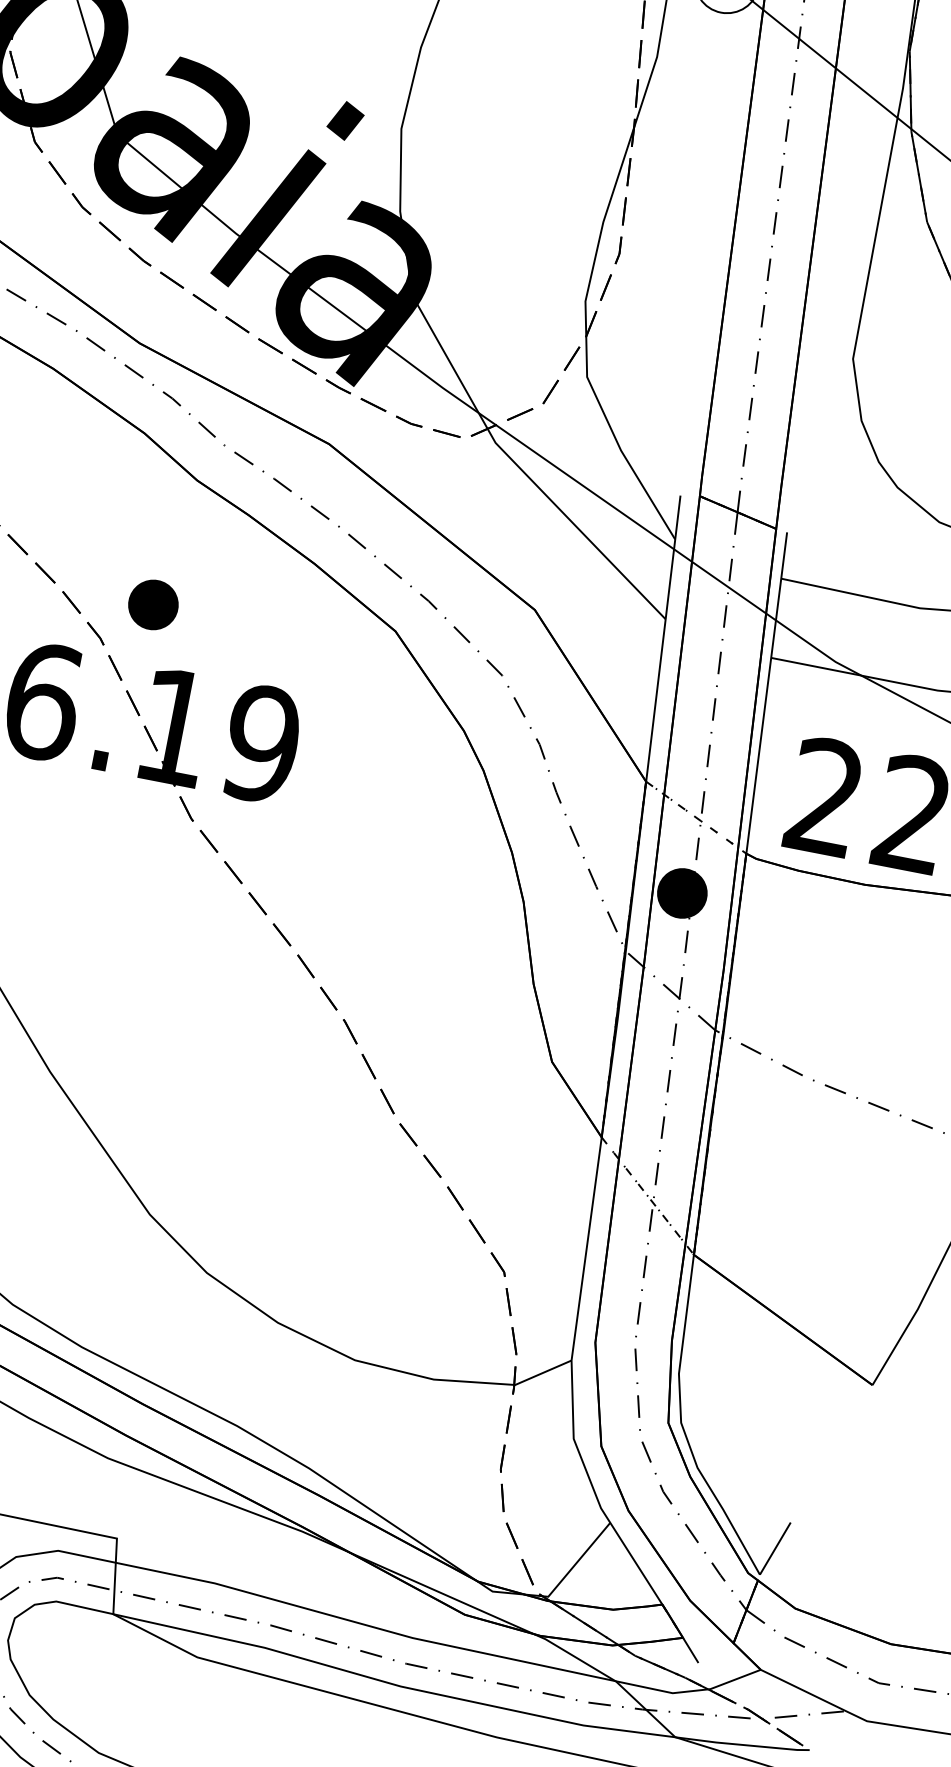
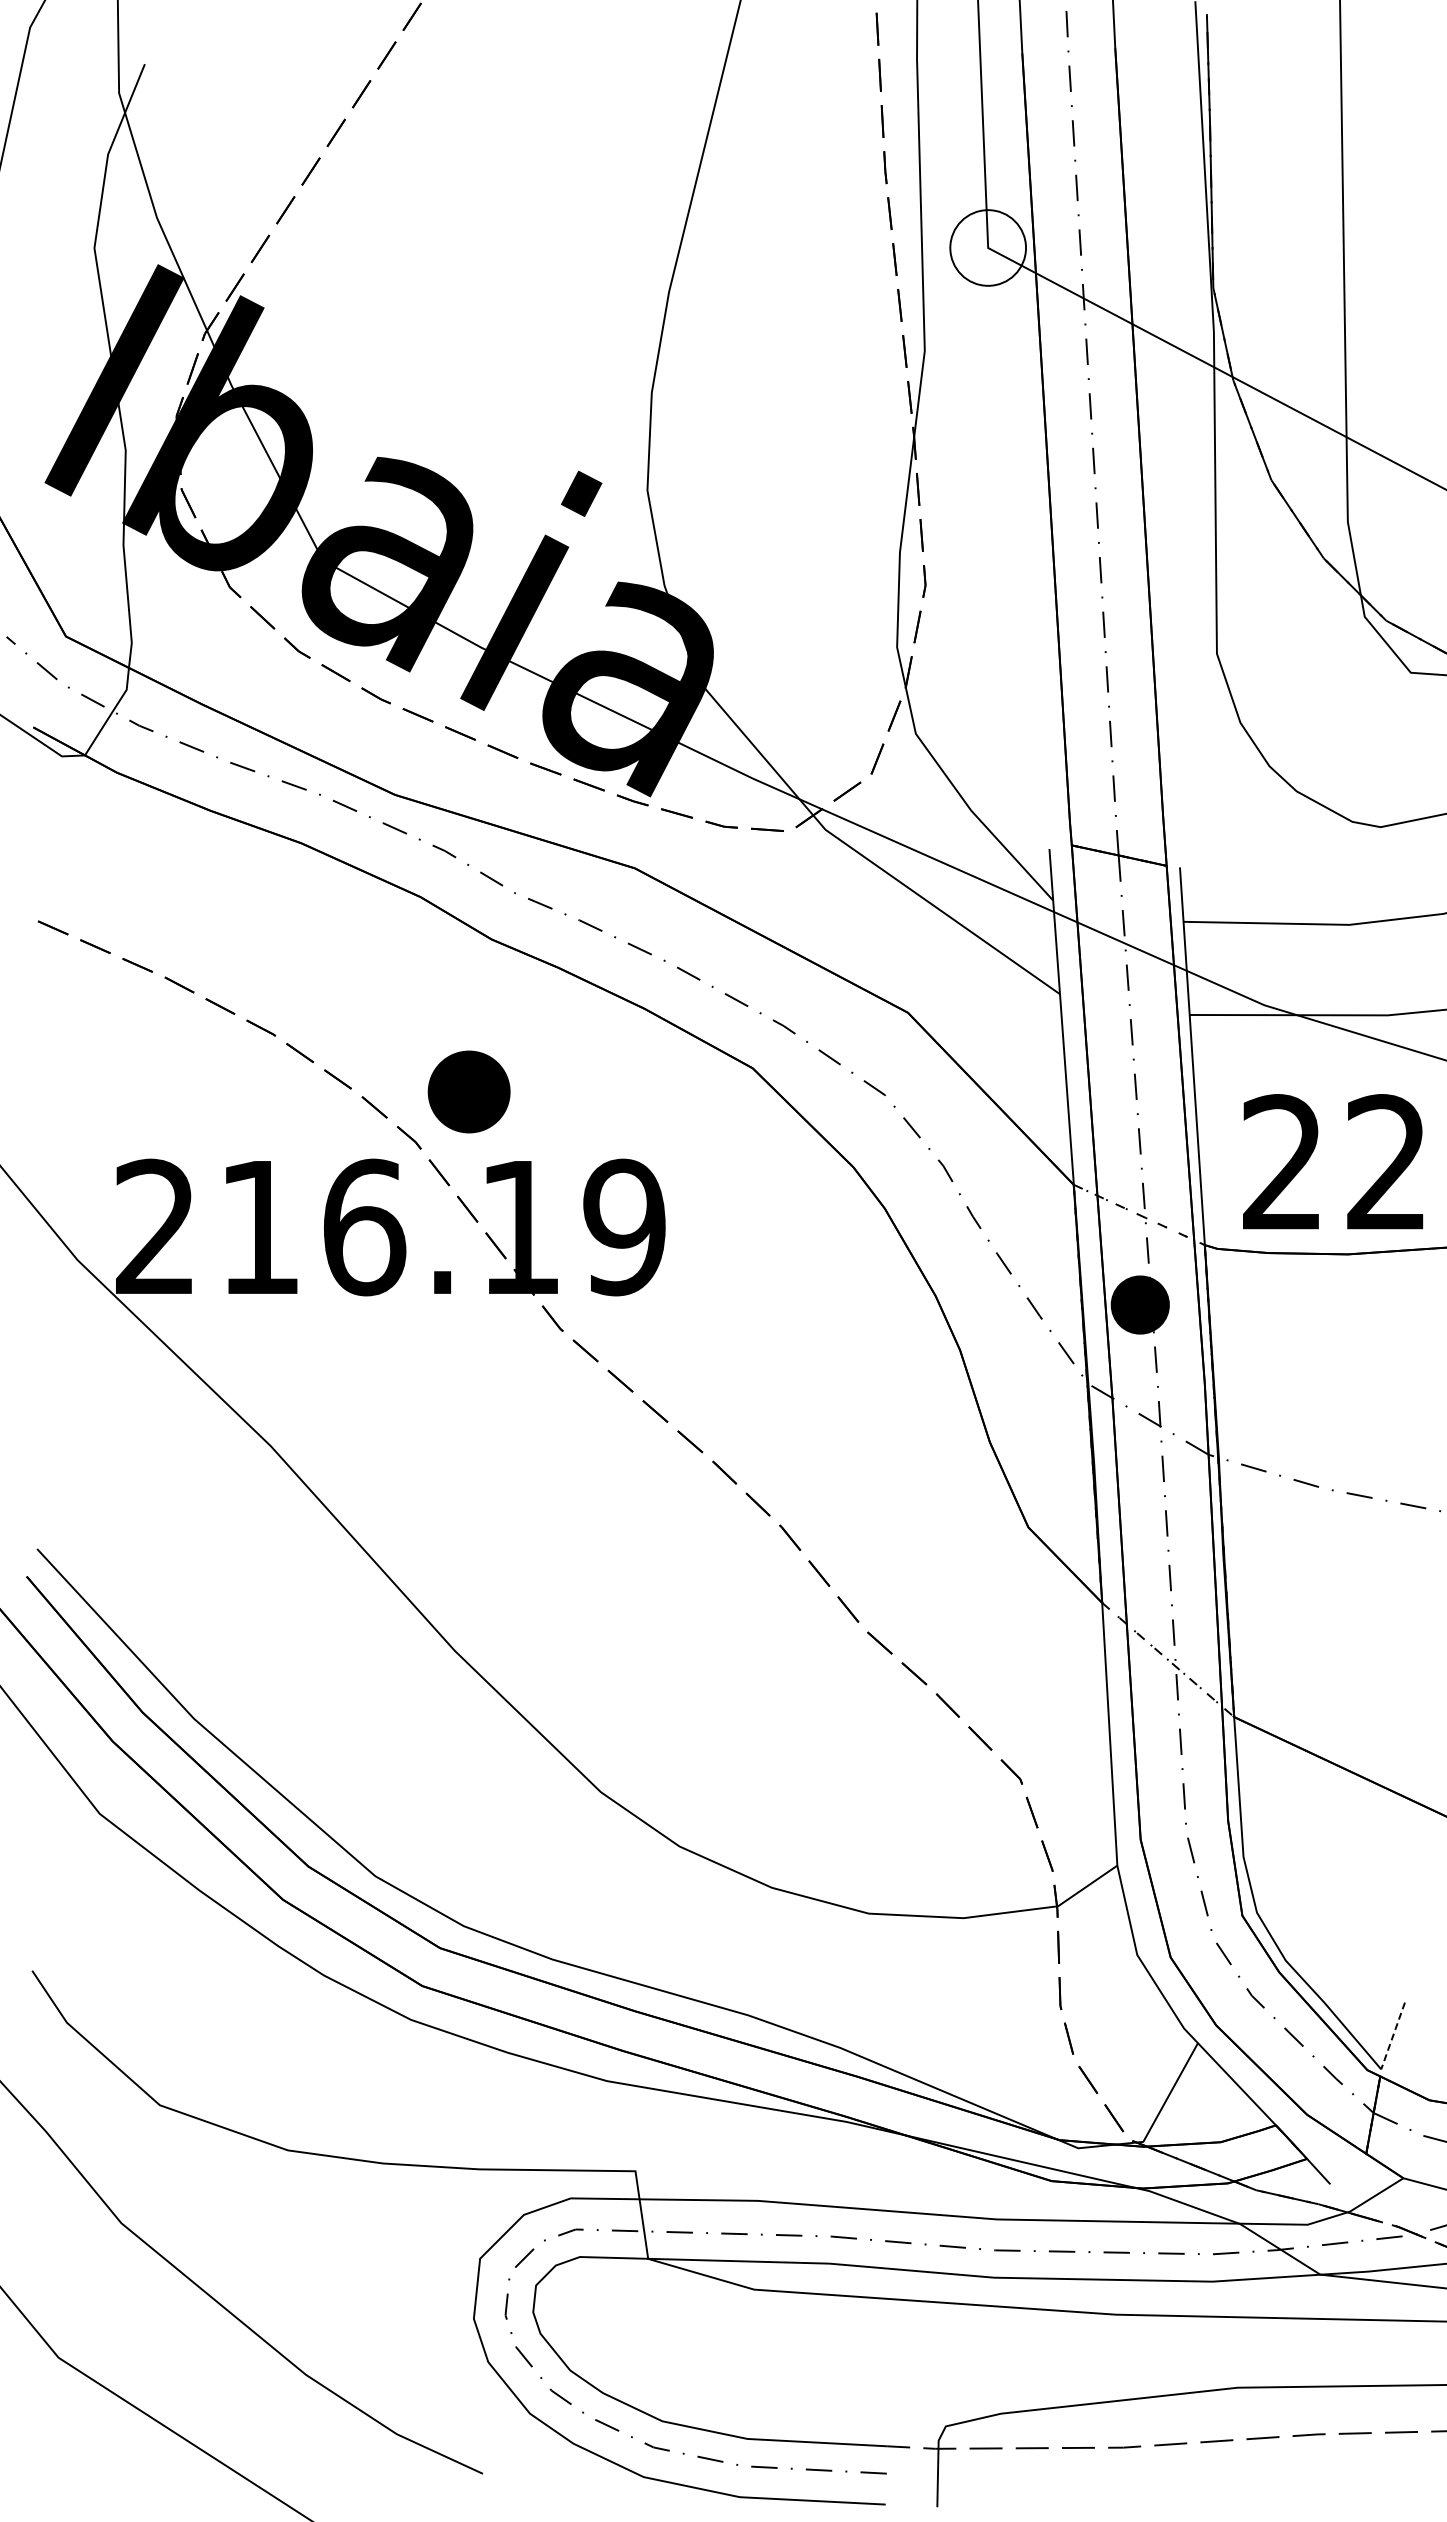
part: (152, 604) -> (468, 1091), size x1.4
line: (774, 1548) -> (1392, 2036), solid -> dashed

